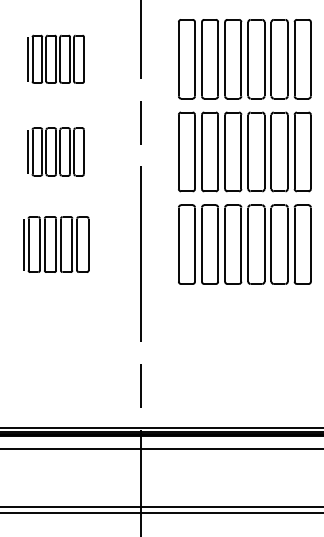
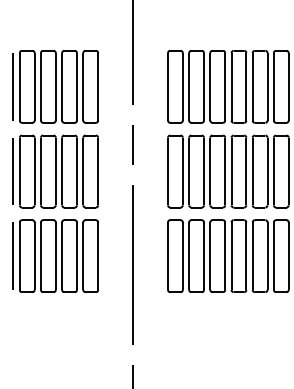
part: (56, 59) -> (56, 87), size x1.67
part: (56, 151) -> (56, 171), size x1.67
part: (56, 244) -> (56, 256), size x1.43

